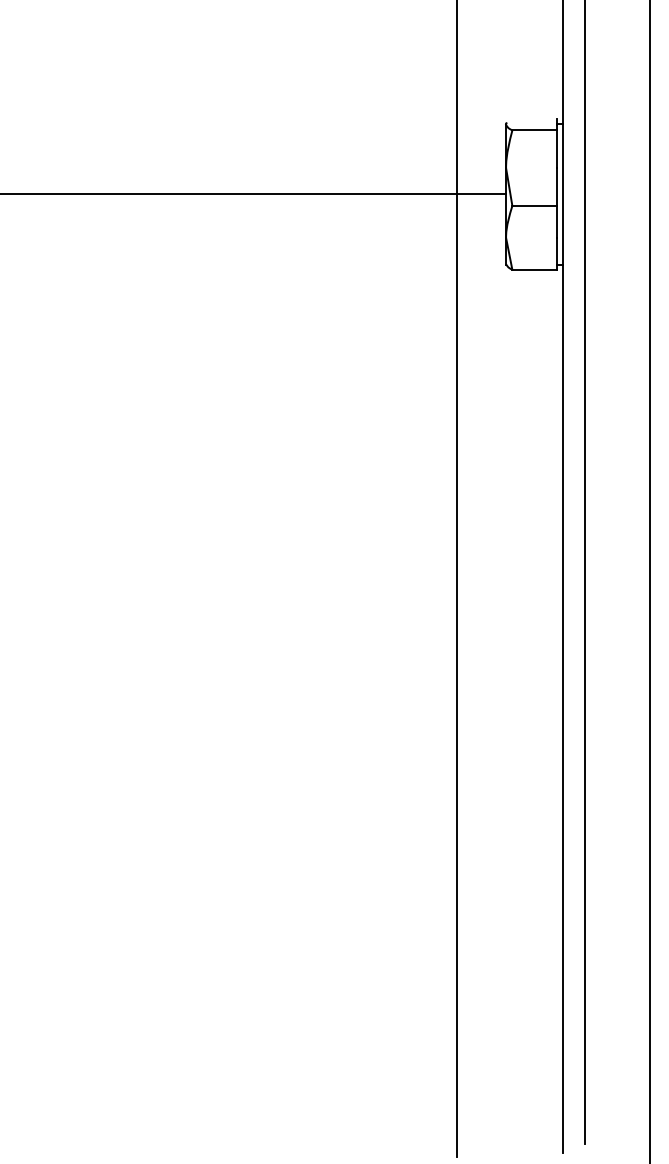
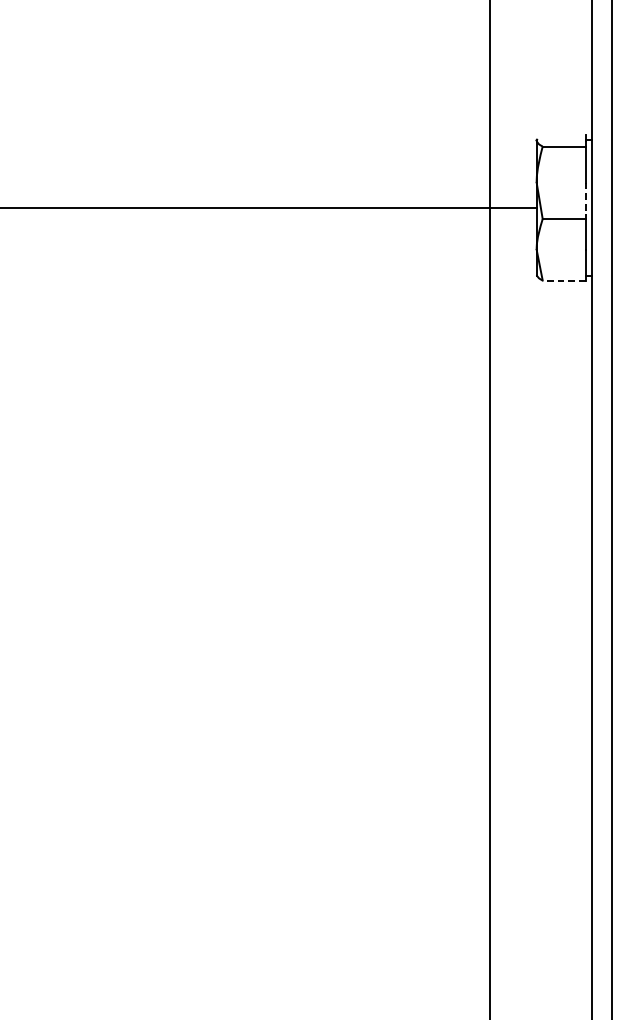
line: (556, 187) -> (585, 201), solid -> dashed
line: (534, 269) -> (563, 280), solid -> dashed

